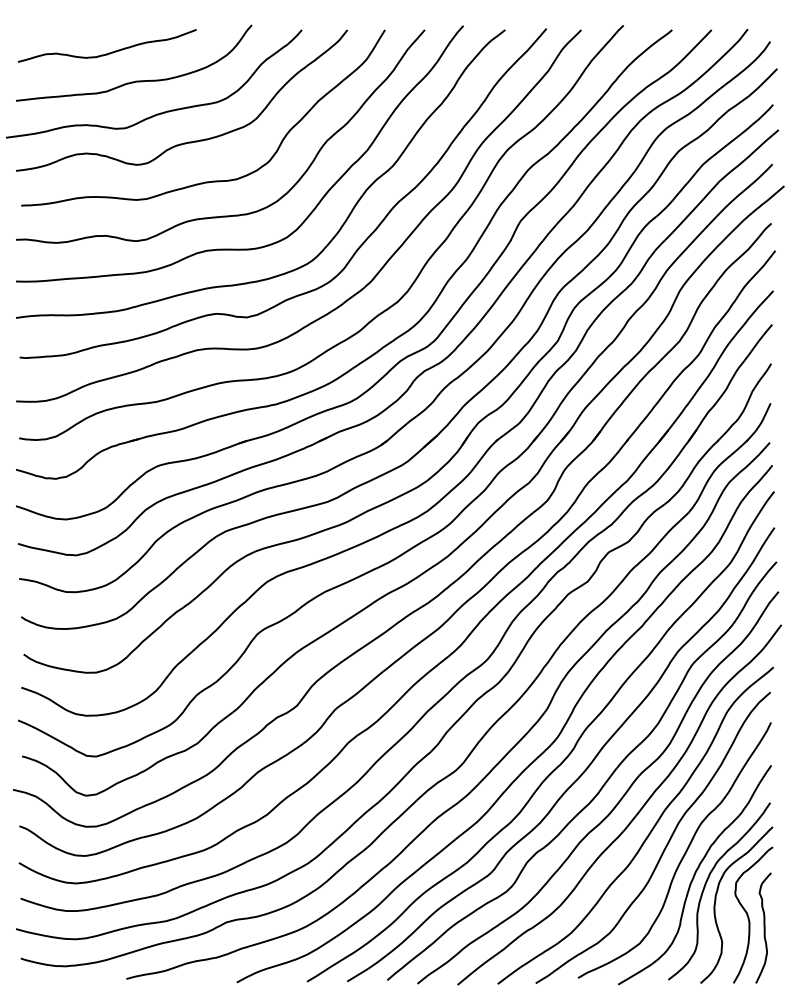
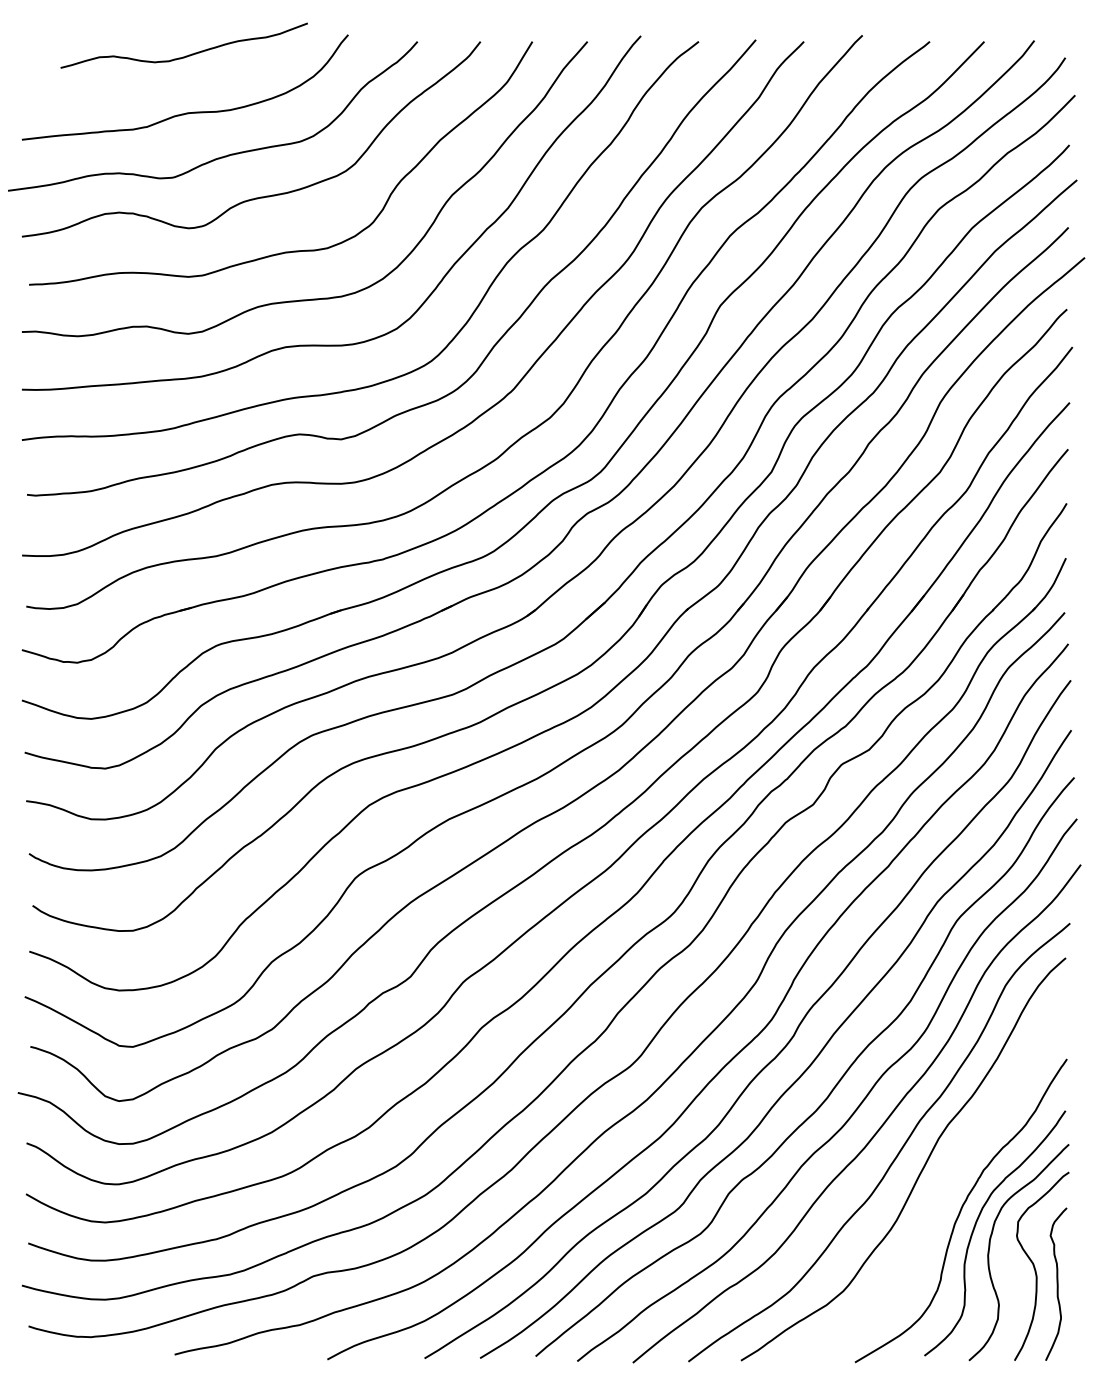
curve: (108, 52) -> (186, 55), moved
curve: (682, 856) -> (944, 1184), removed

